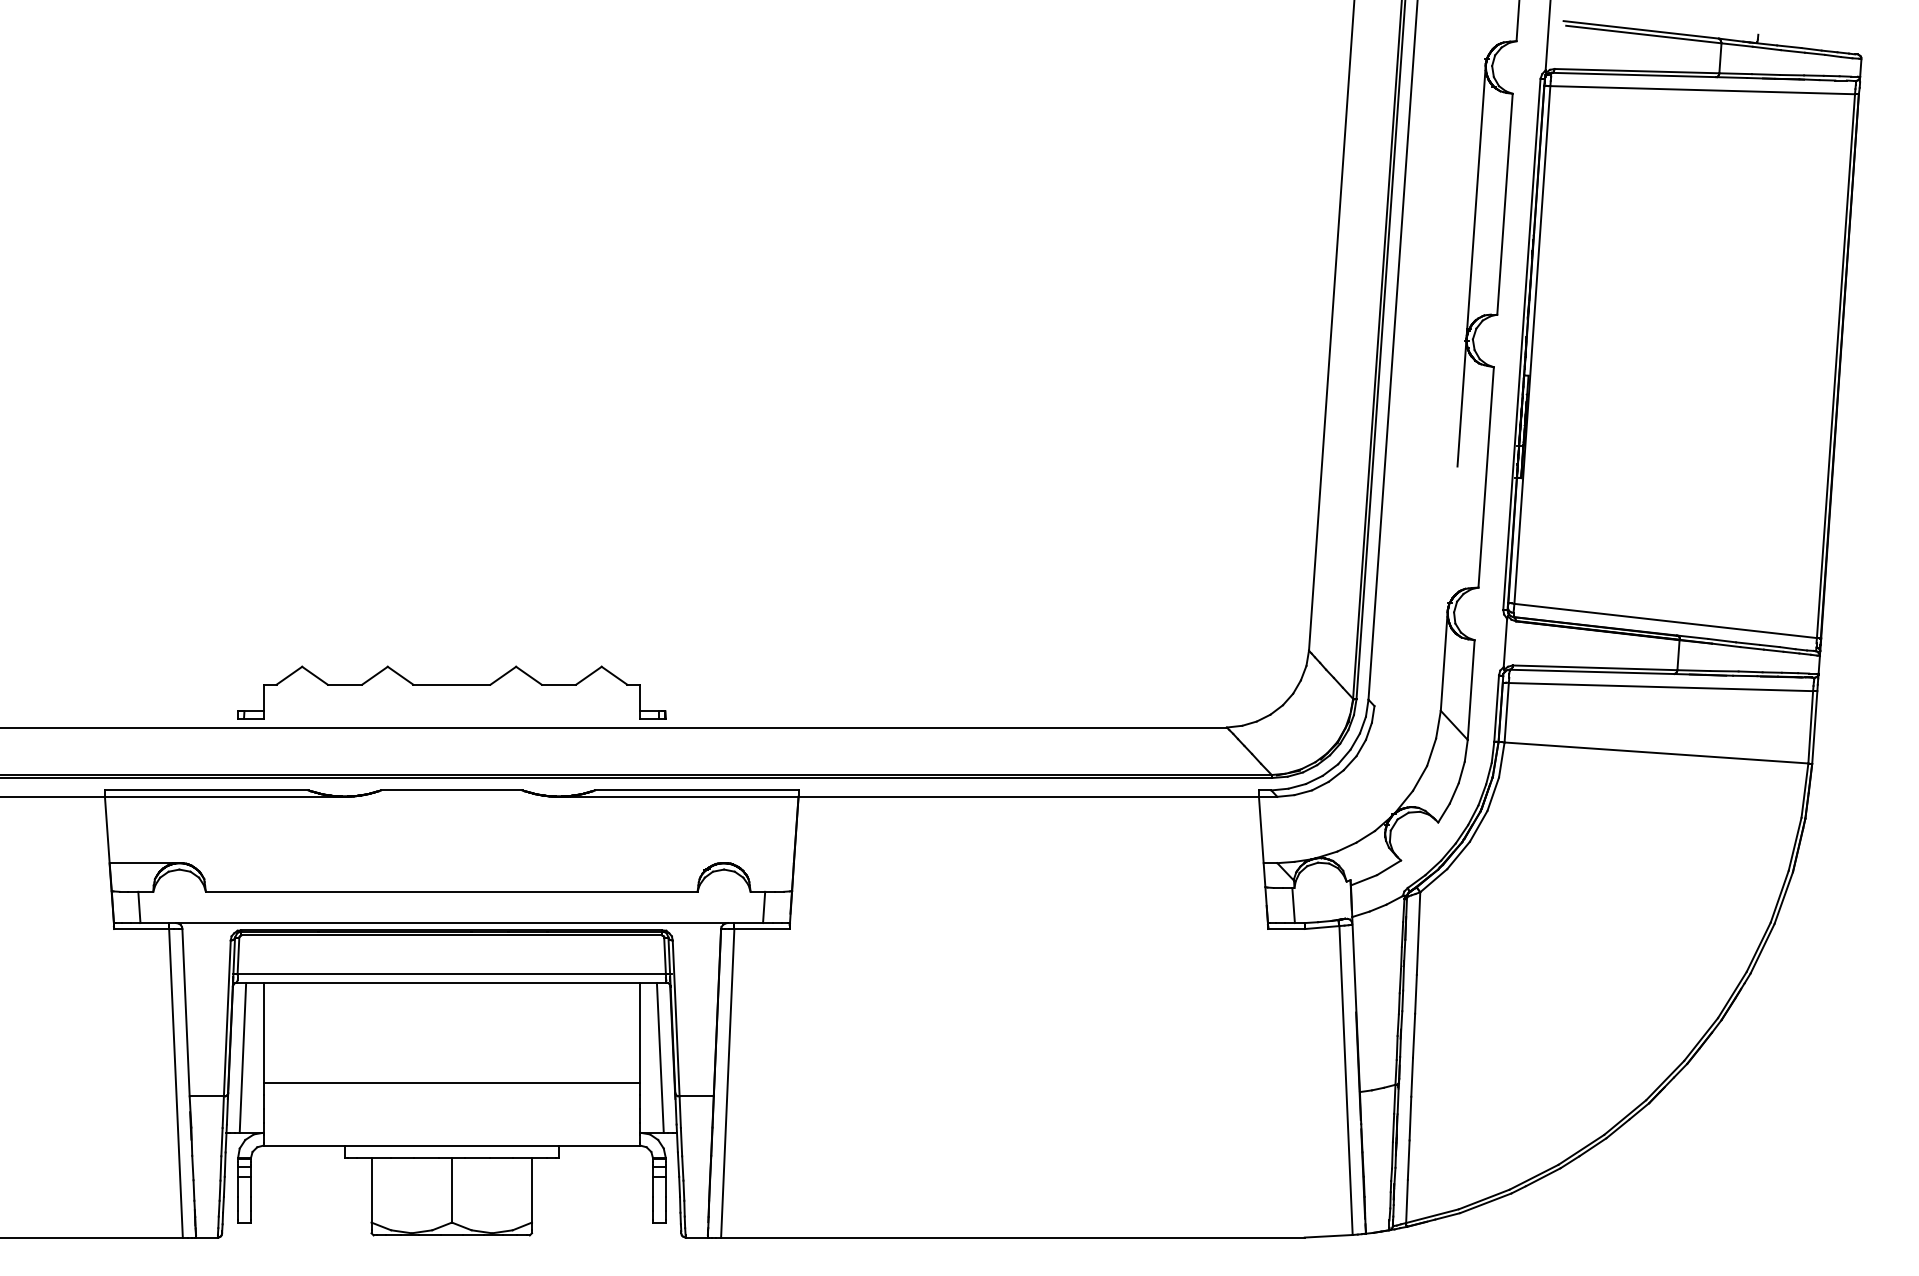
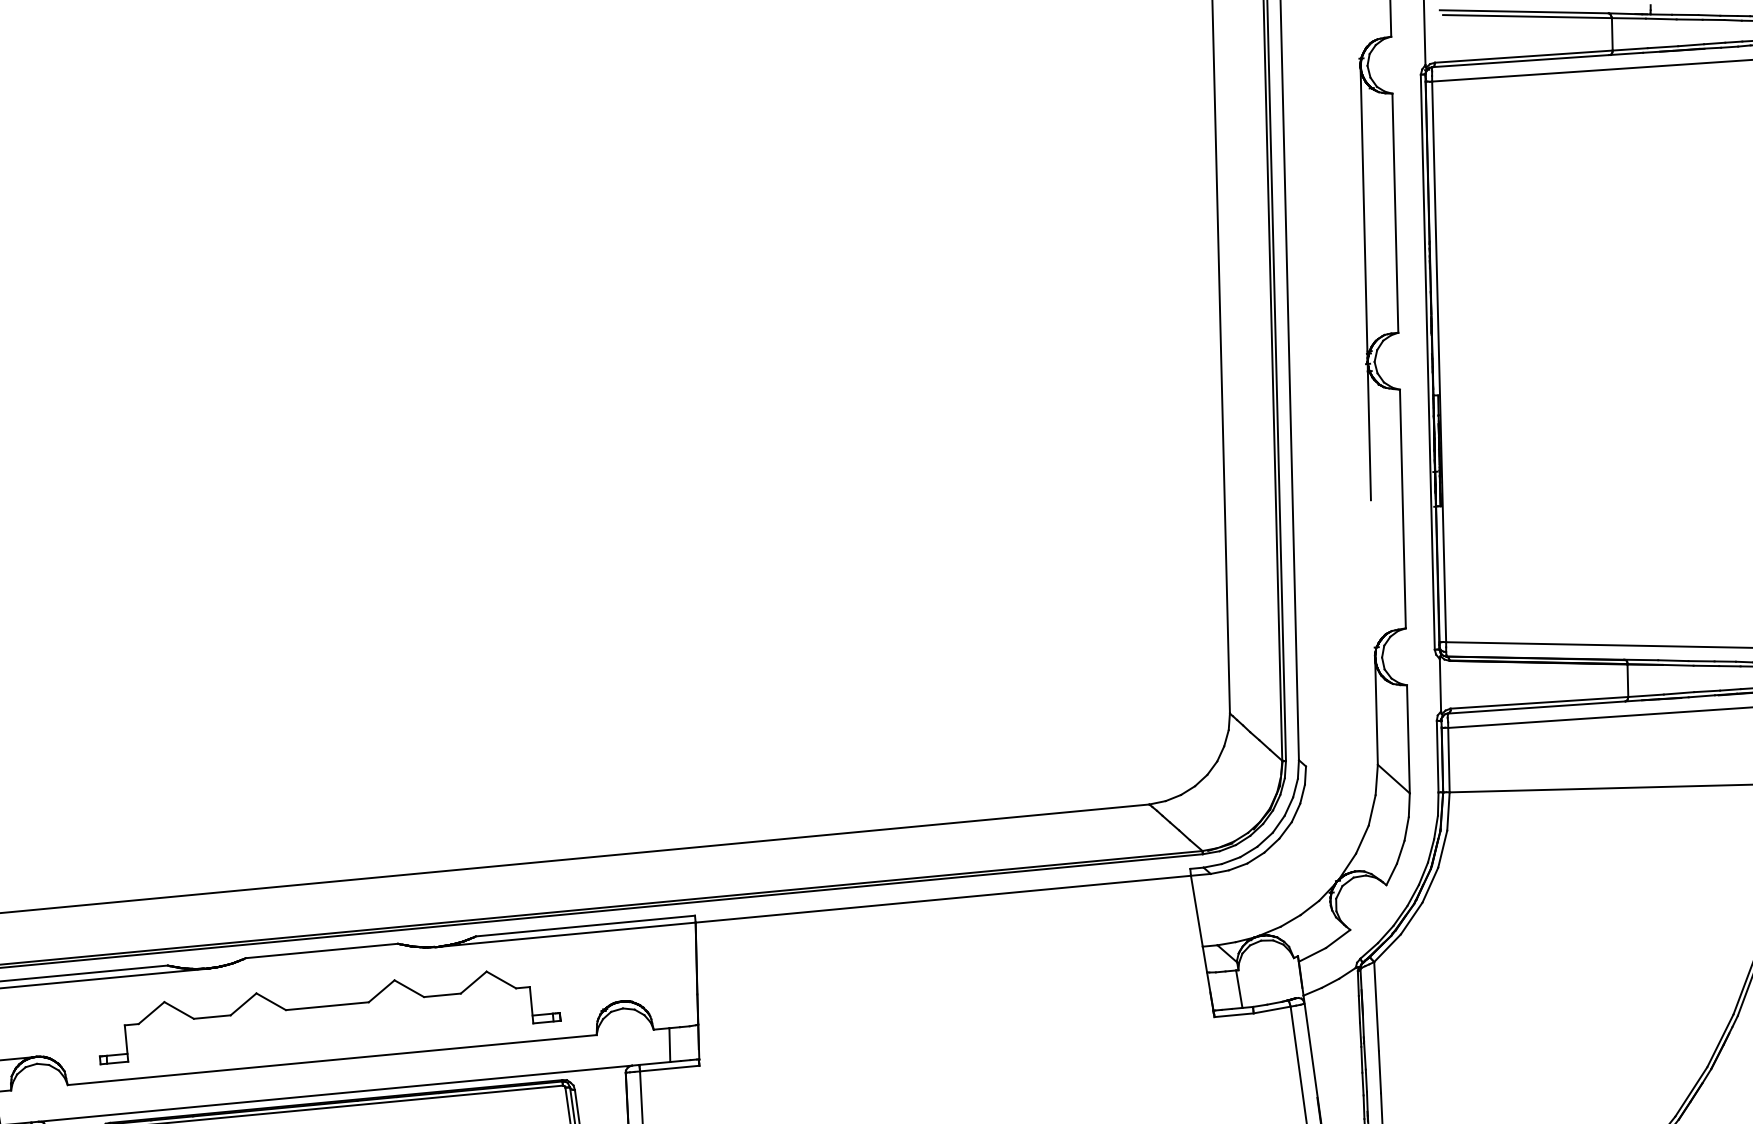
part: (451, 685) -> (326, 1007), moved

